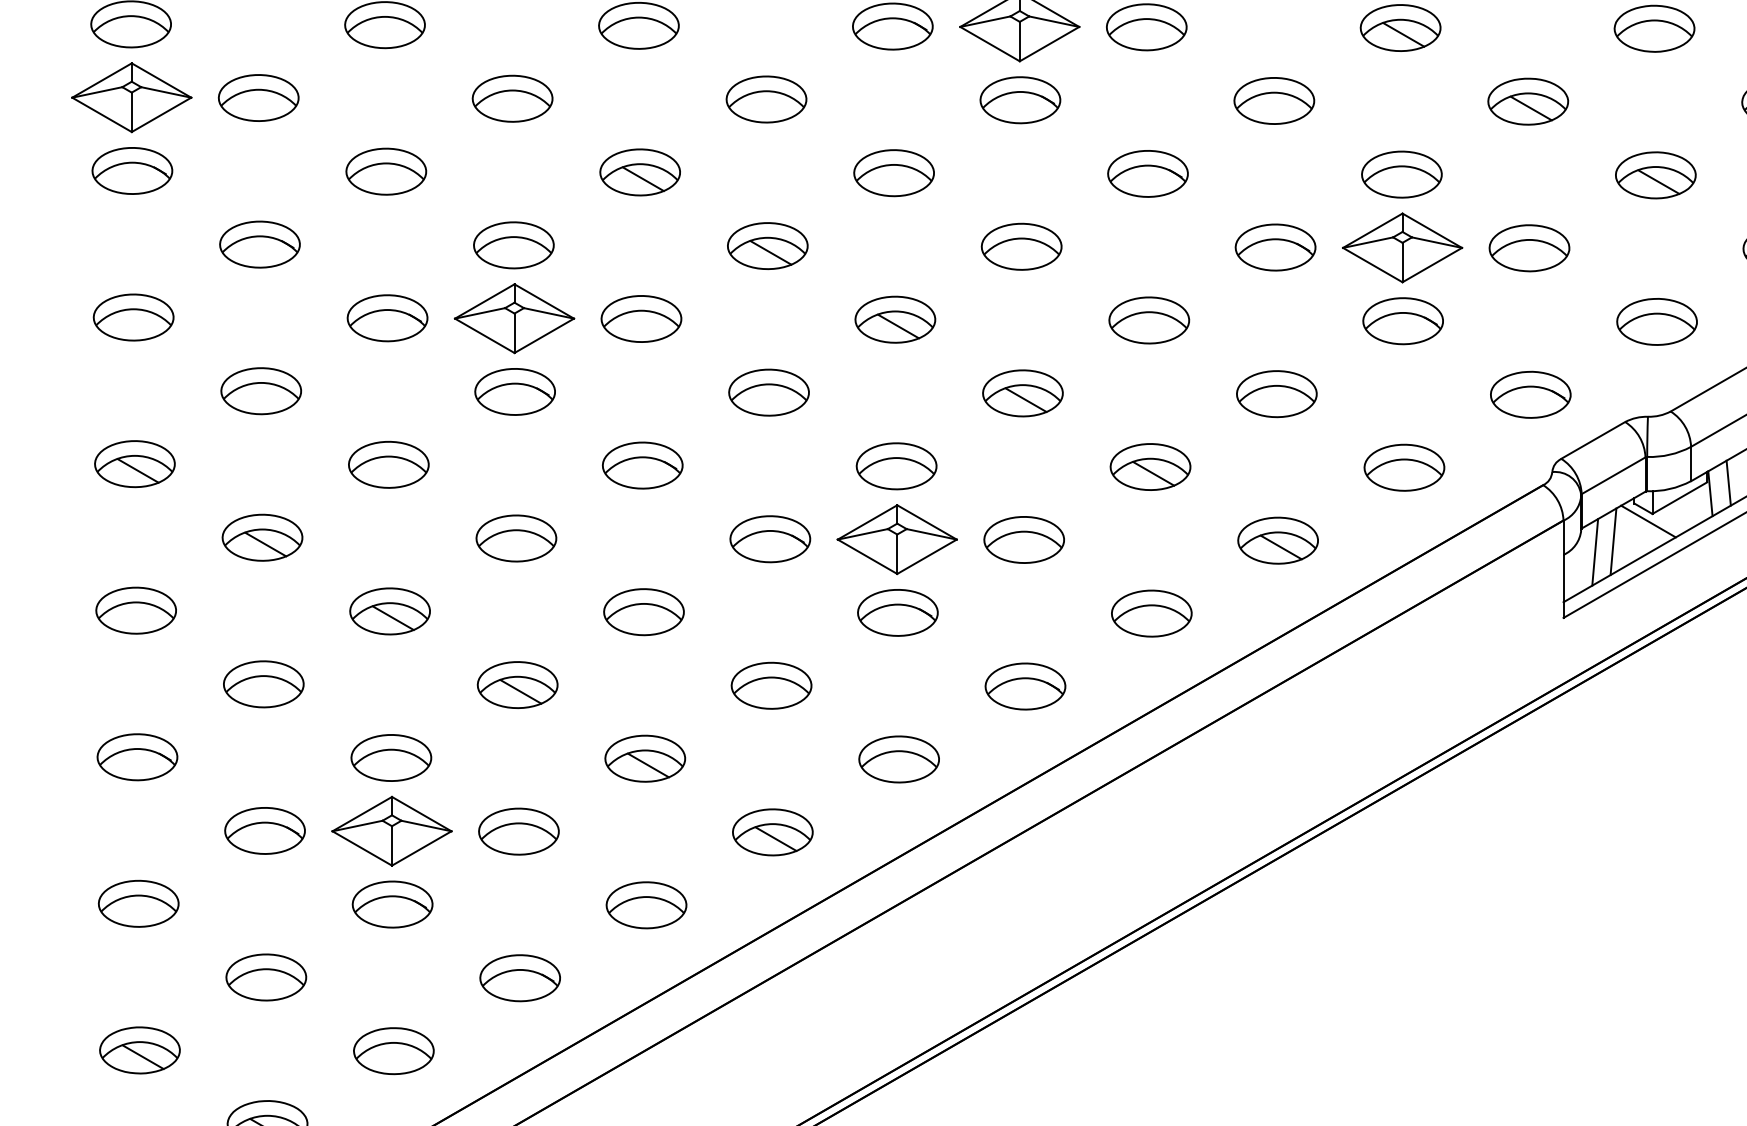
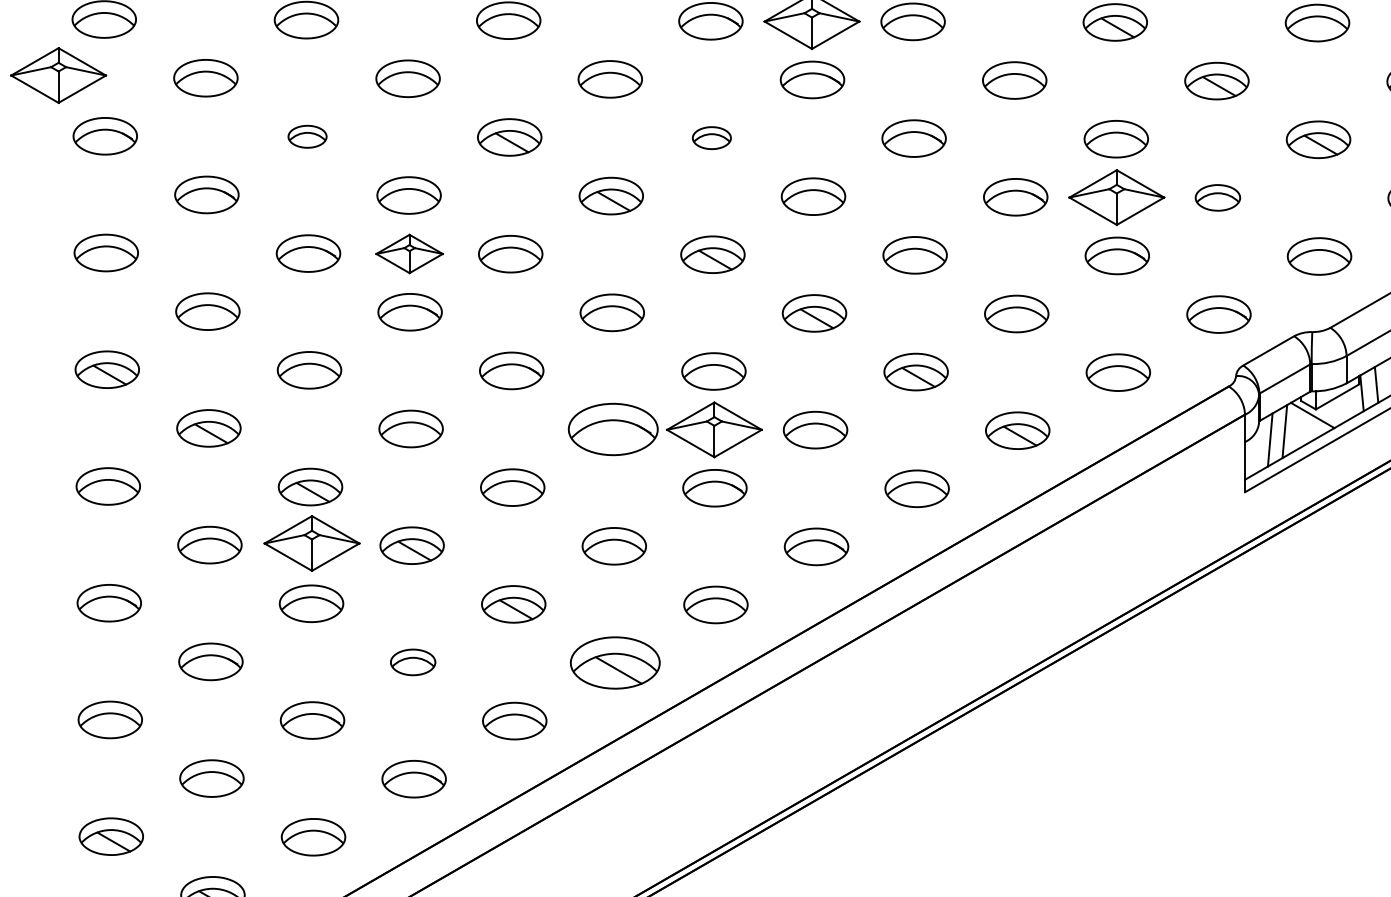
part: (131, 97) -> (58, 75), moved
part: (386, 171) -> (307, 136), size x0.6
part: (893, 173) -> (711, 138), size x0.6
part: (1529, 248) -> (1217, 198), size x0.7
part: (514, 318) -> (409, 253), size x0.7
part: (770, 539) -> (613, 429), size x1.4
part: (391, 830) -> (311, 542), moved
part: (518, 831) -> (412, 662), size x0.7
part: (772, 832) -> (615, 663), size x1.4

